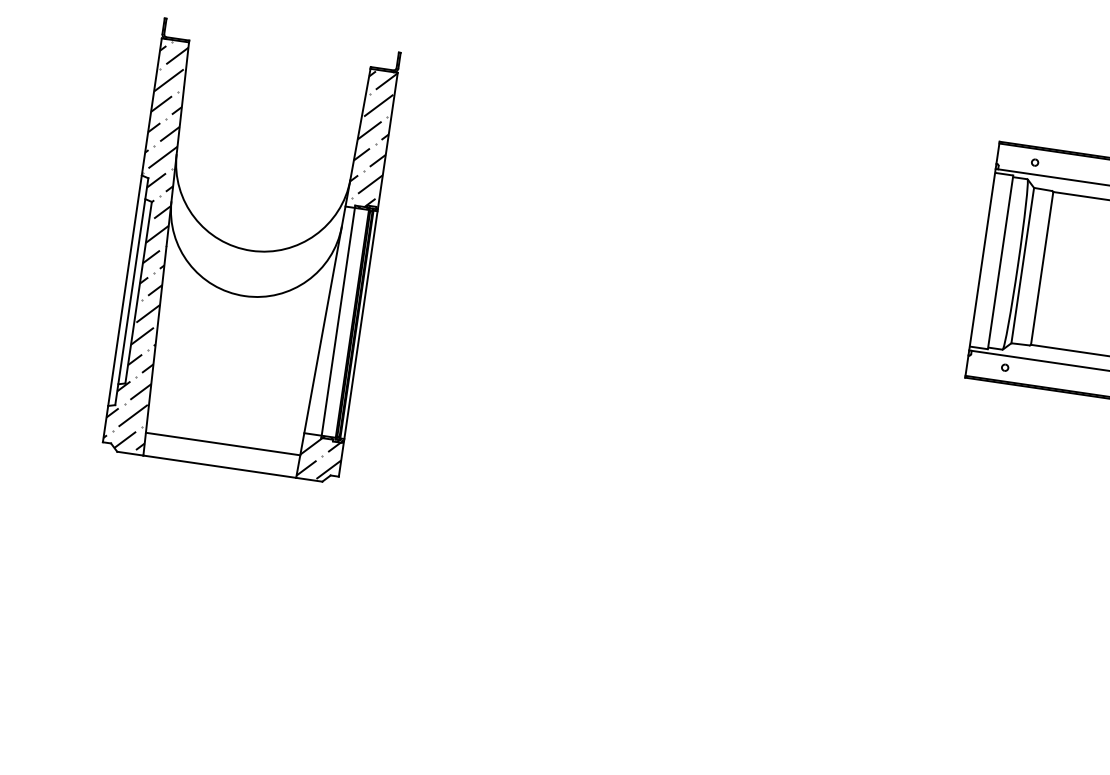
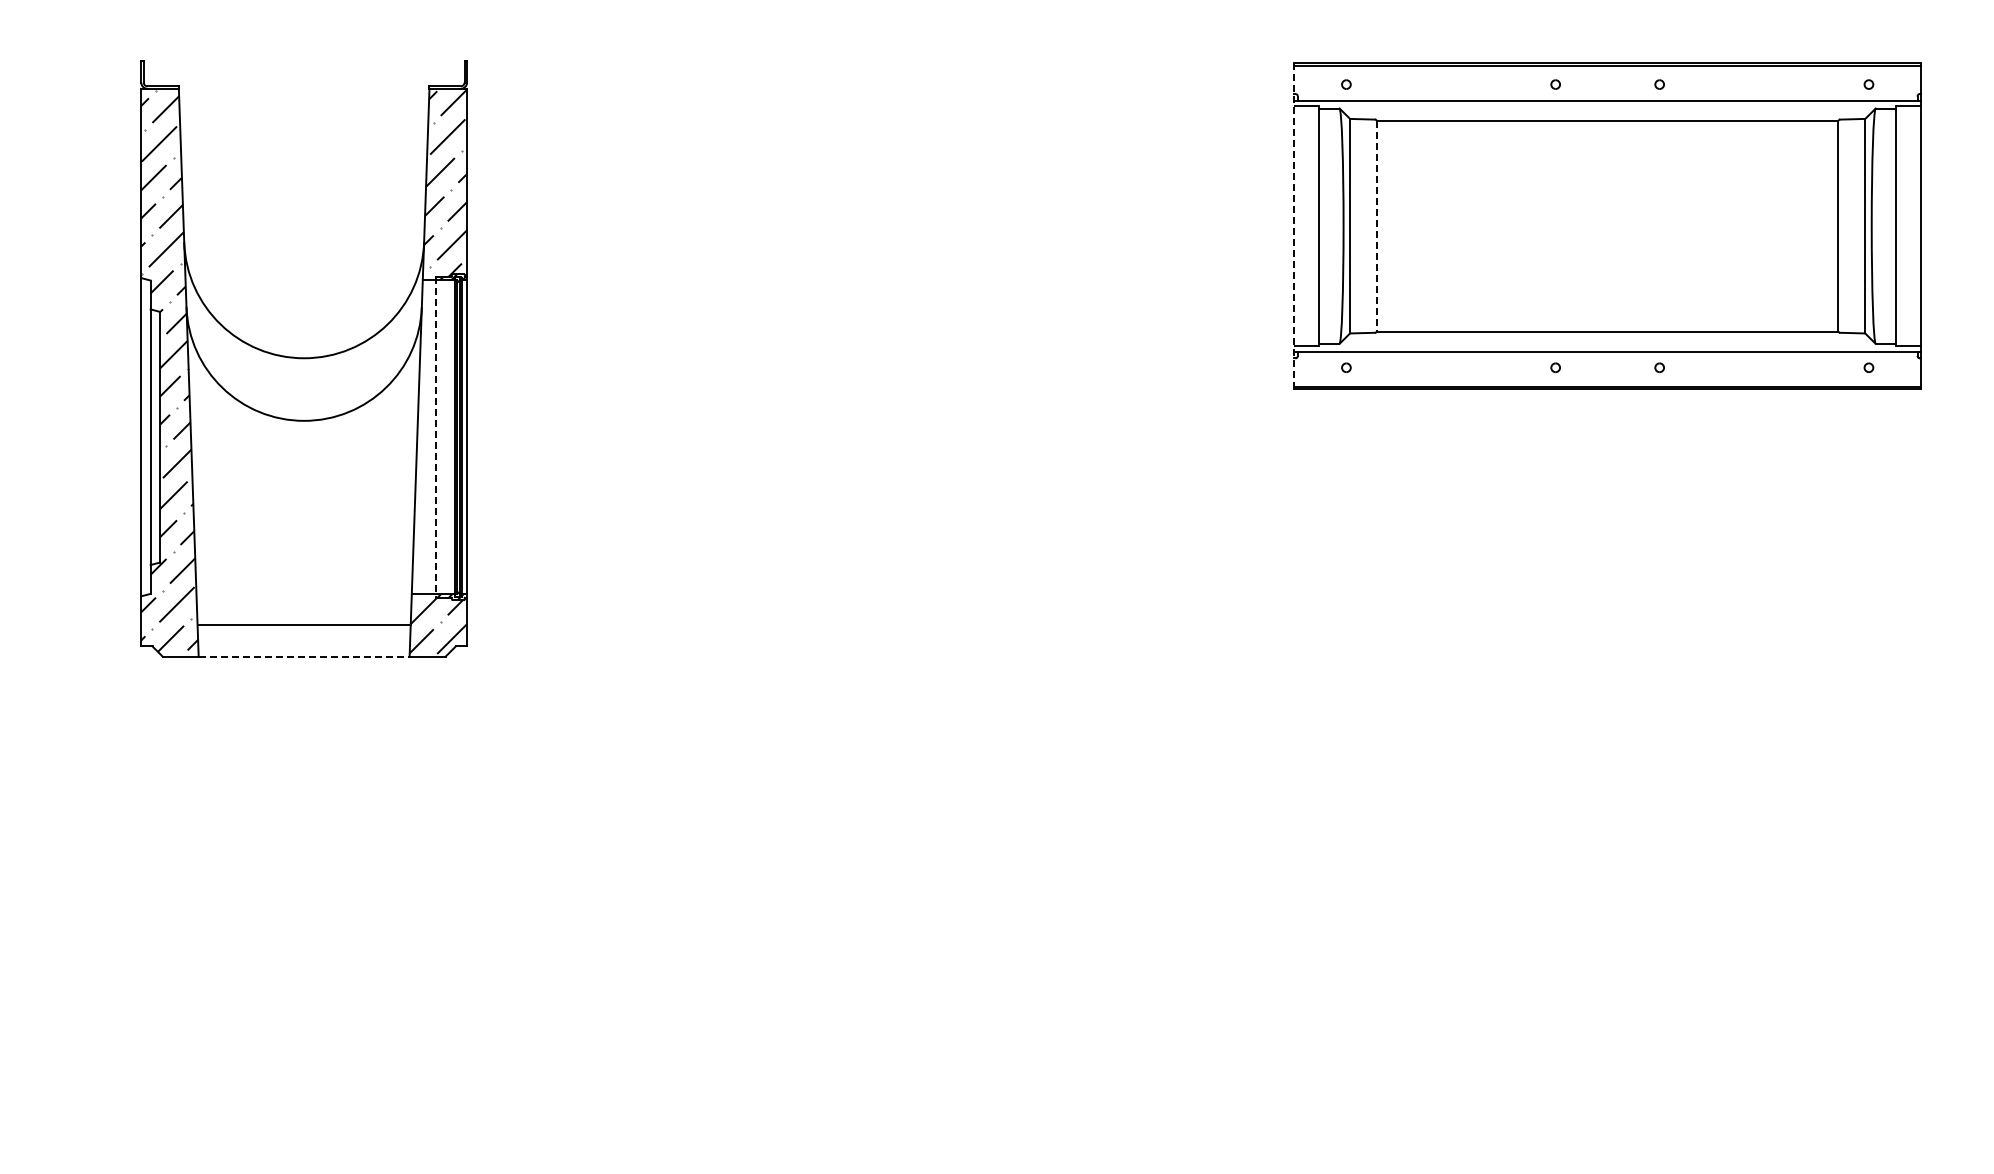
line: (982, 259) -> (1294, 226), solid -> dashed
line: (1041, 268) -> (1376, 226), solid -> dashed
line: (338, 321) -> (435, 437), solid -> dashed
line: (220, 466) -> (304, 656), solid -> dashed

